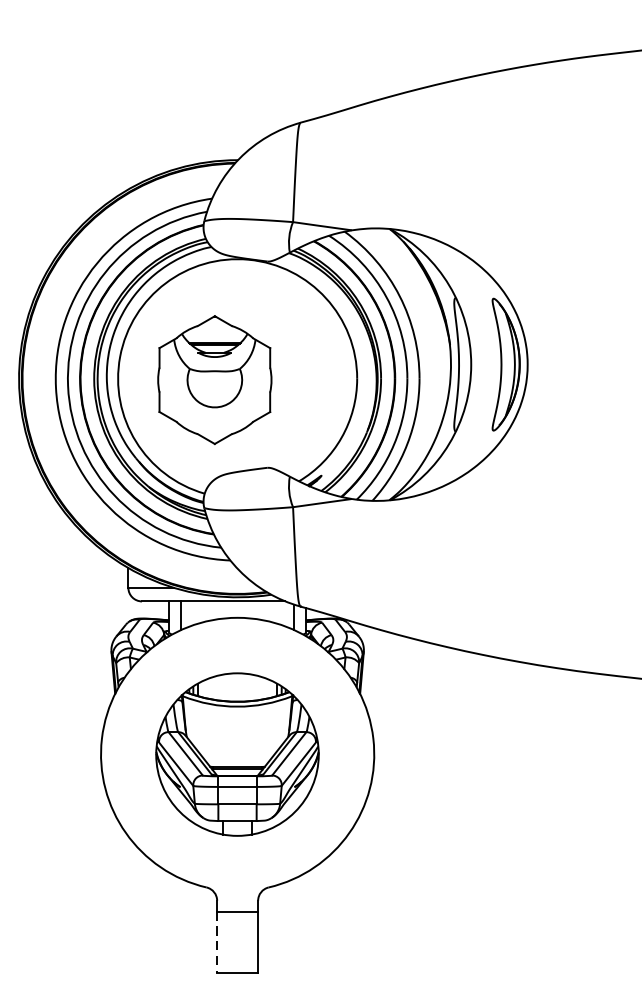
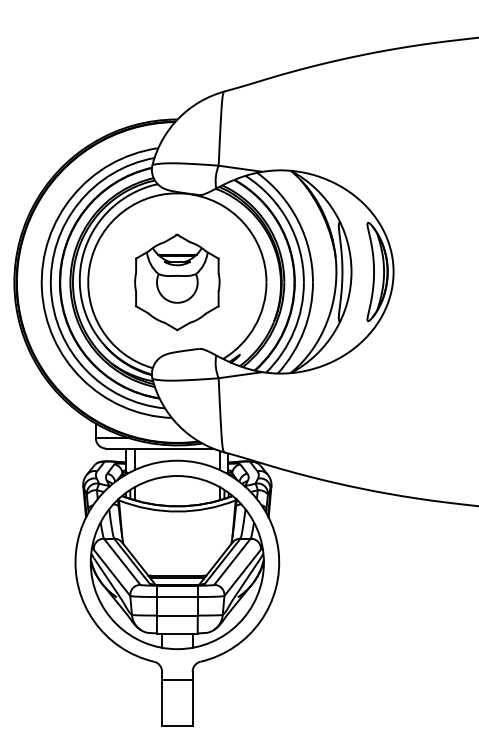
part: (215, 380) -> (177, 282), moved
part: (236, 754) -> (176, 562), size x1.43
line: (217, 942) -> (162, 702), dashed -> solid

